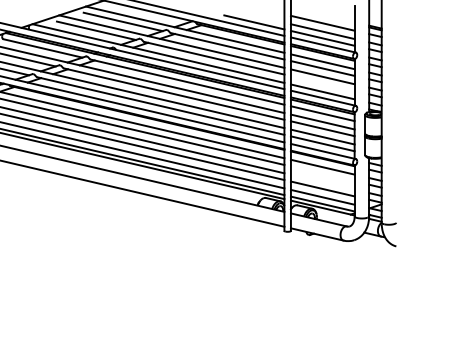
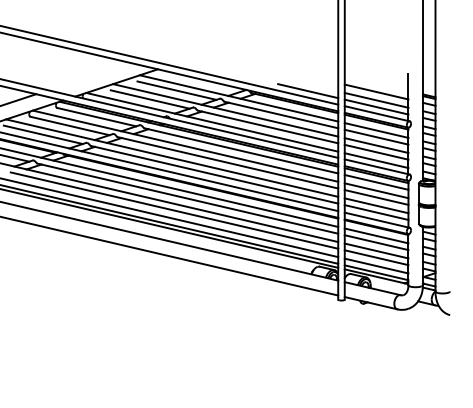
line: (322, 82) -> (376, 151), added
line: (322, 173) -> (376, 242), added
line: (322, 181) -> (376, 250), added

